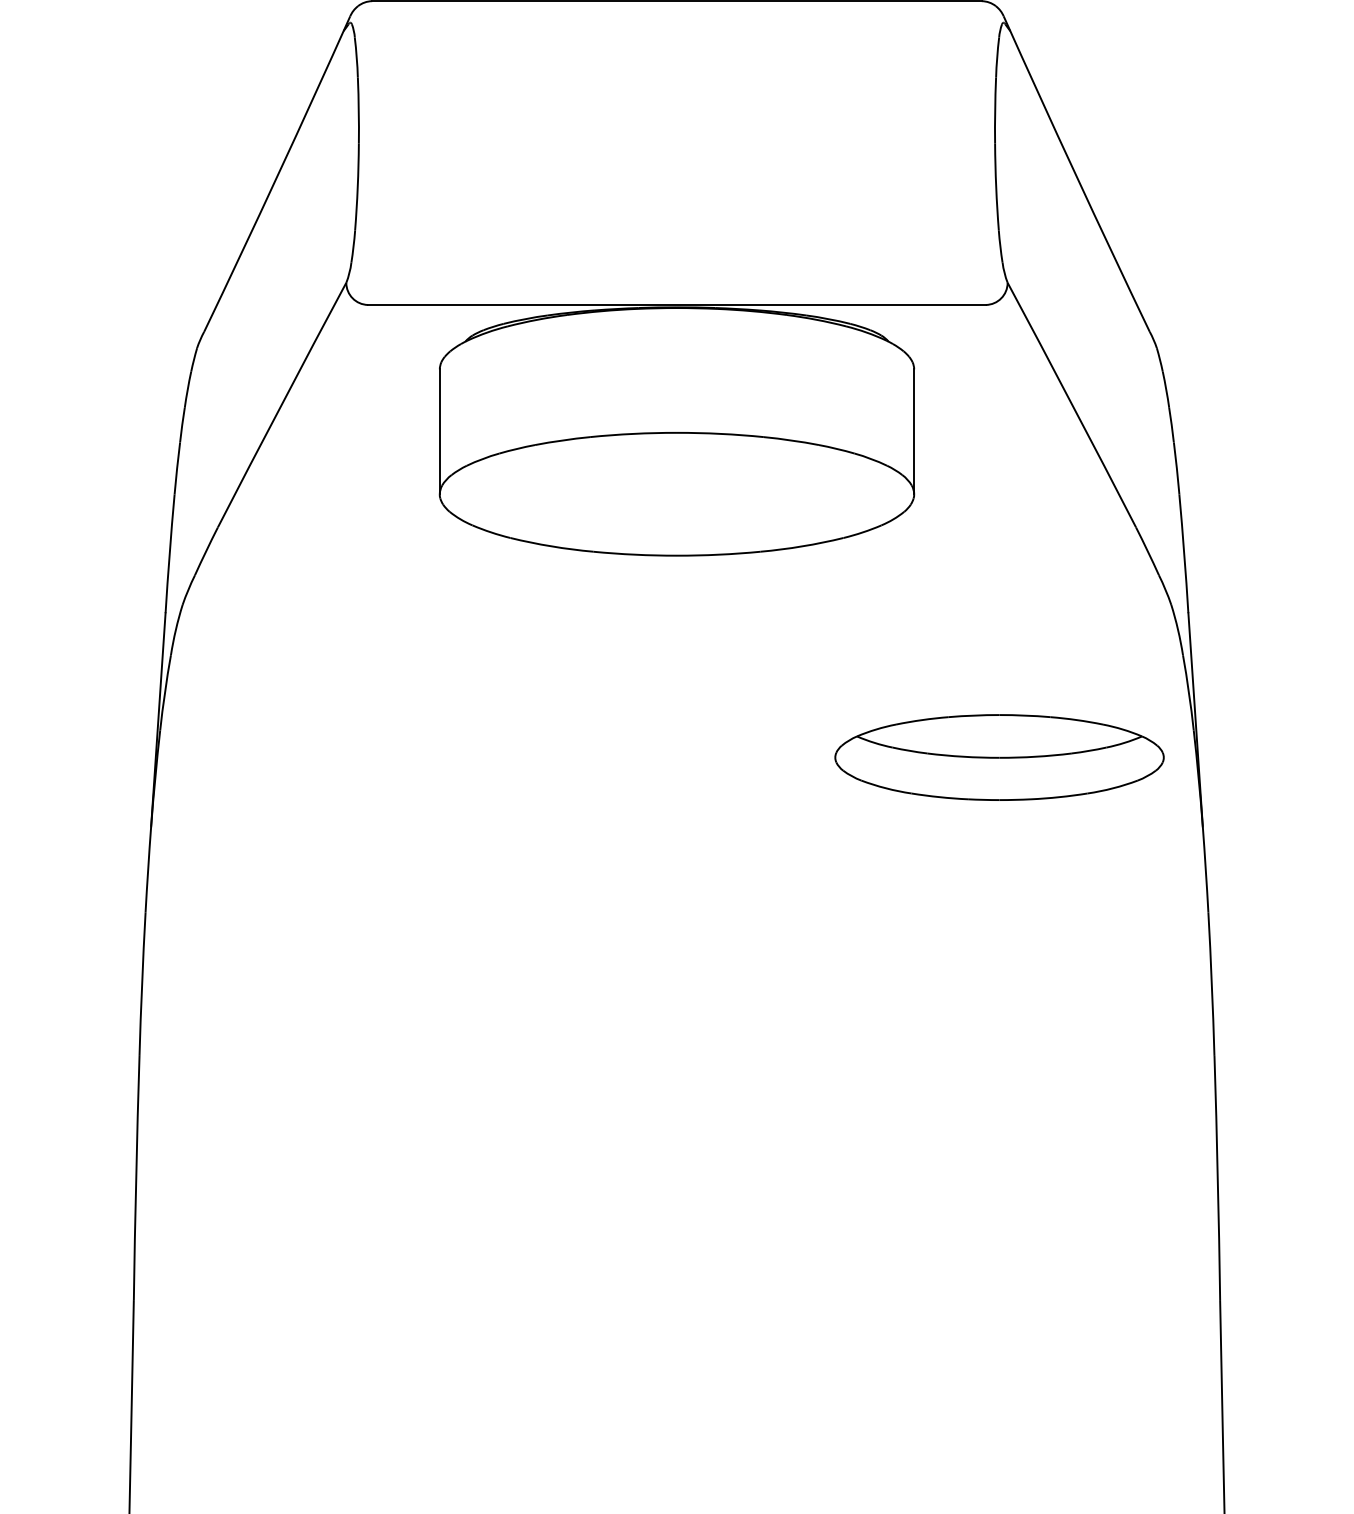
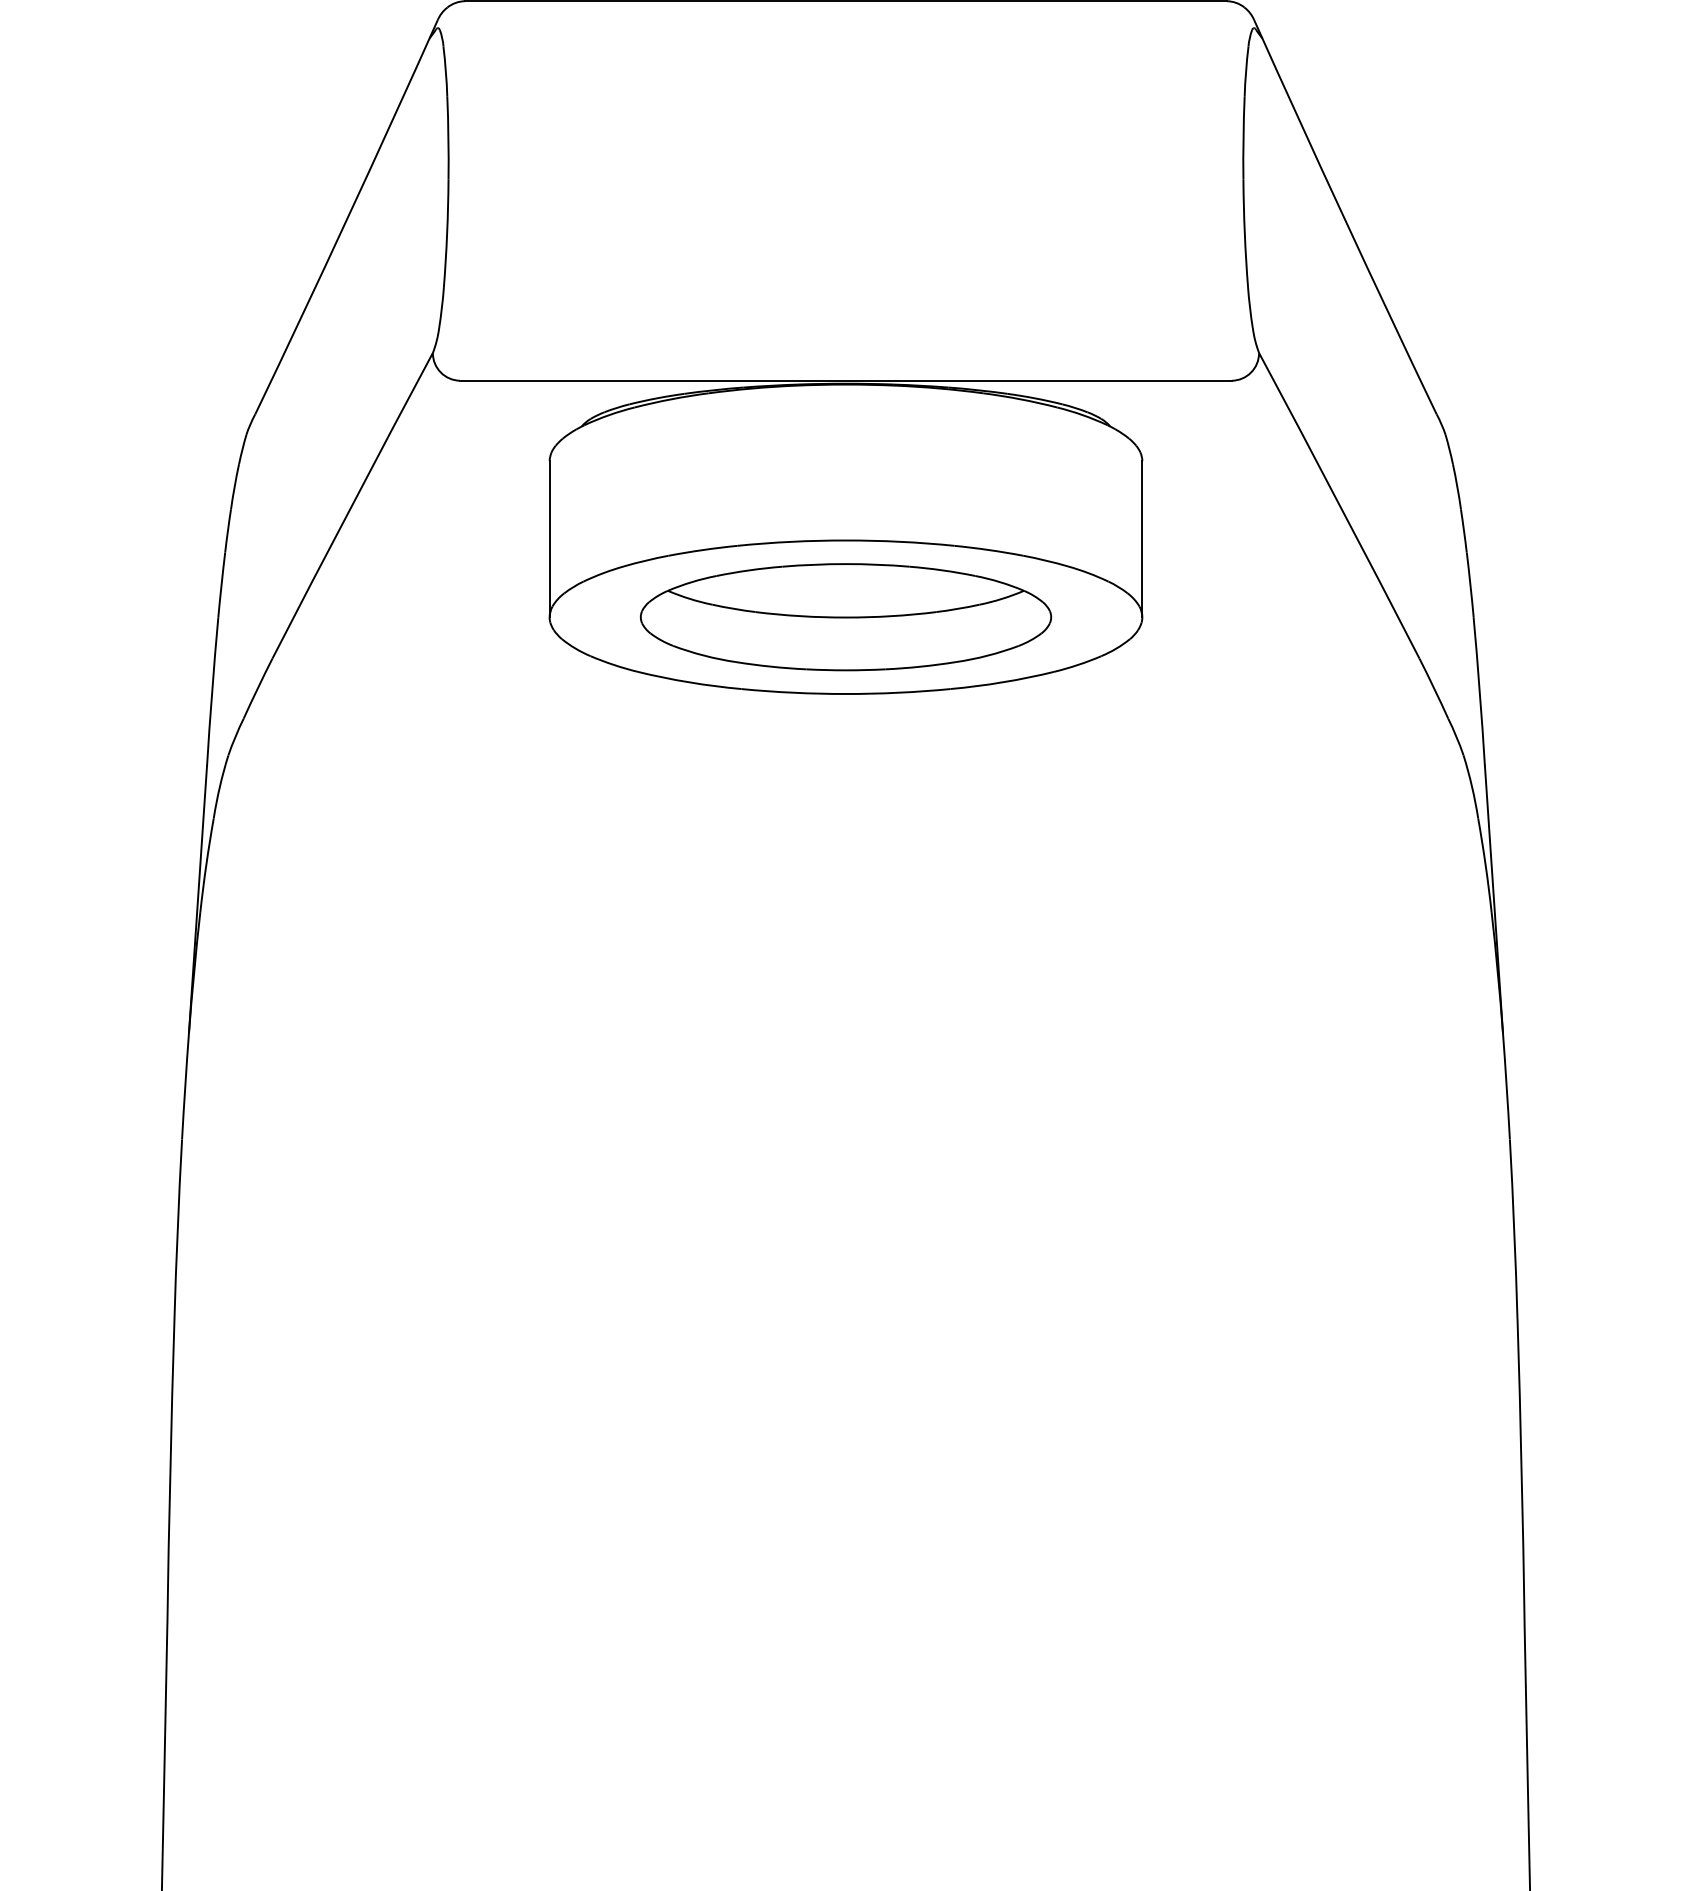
part: (999, 757) -> (846, 617), moved

